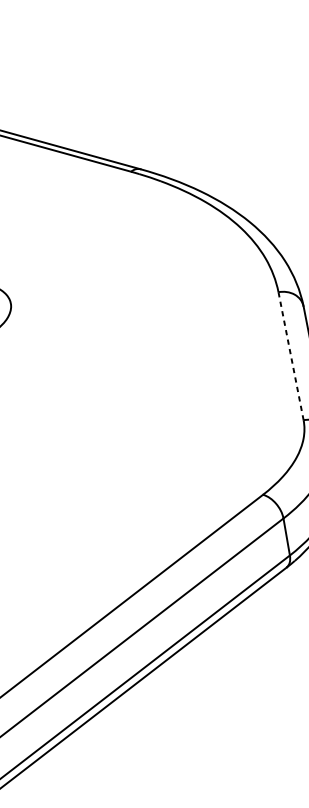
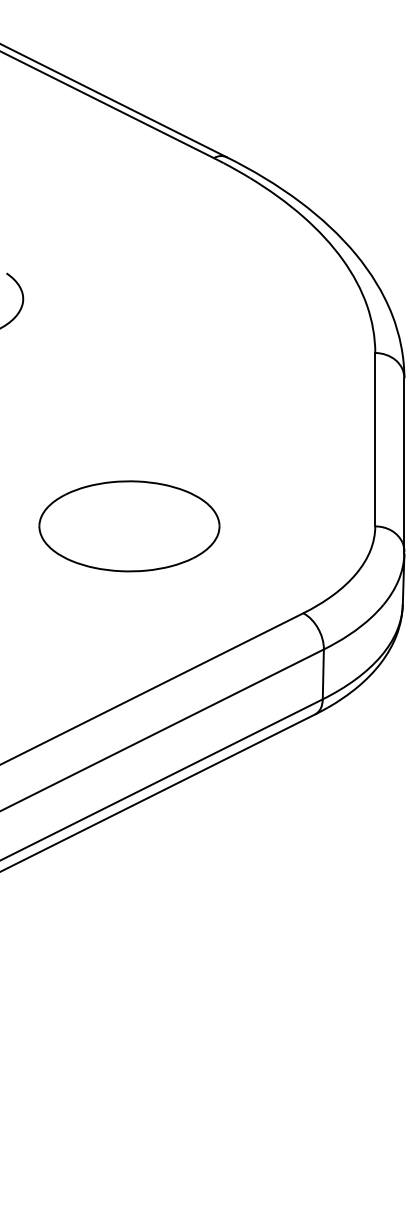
line: (291, 356) -> (375, 439), dashed -> solid
part: (122, 455) -> (129, 526), added

